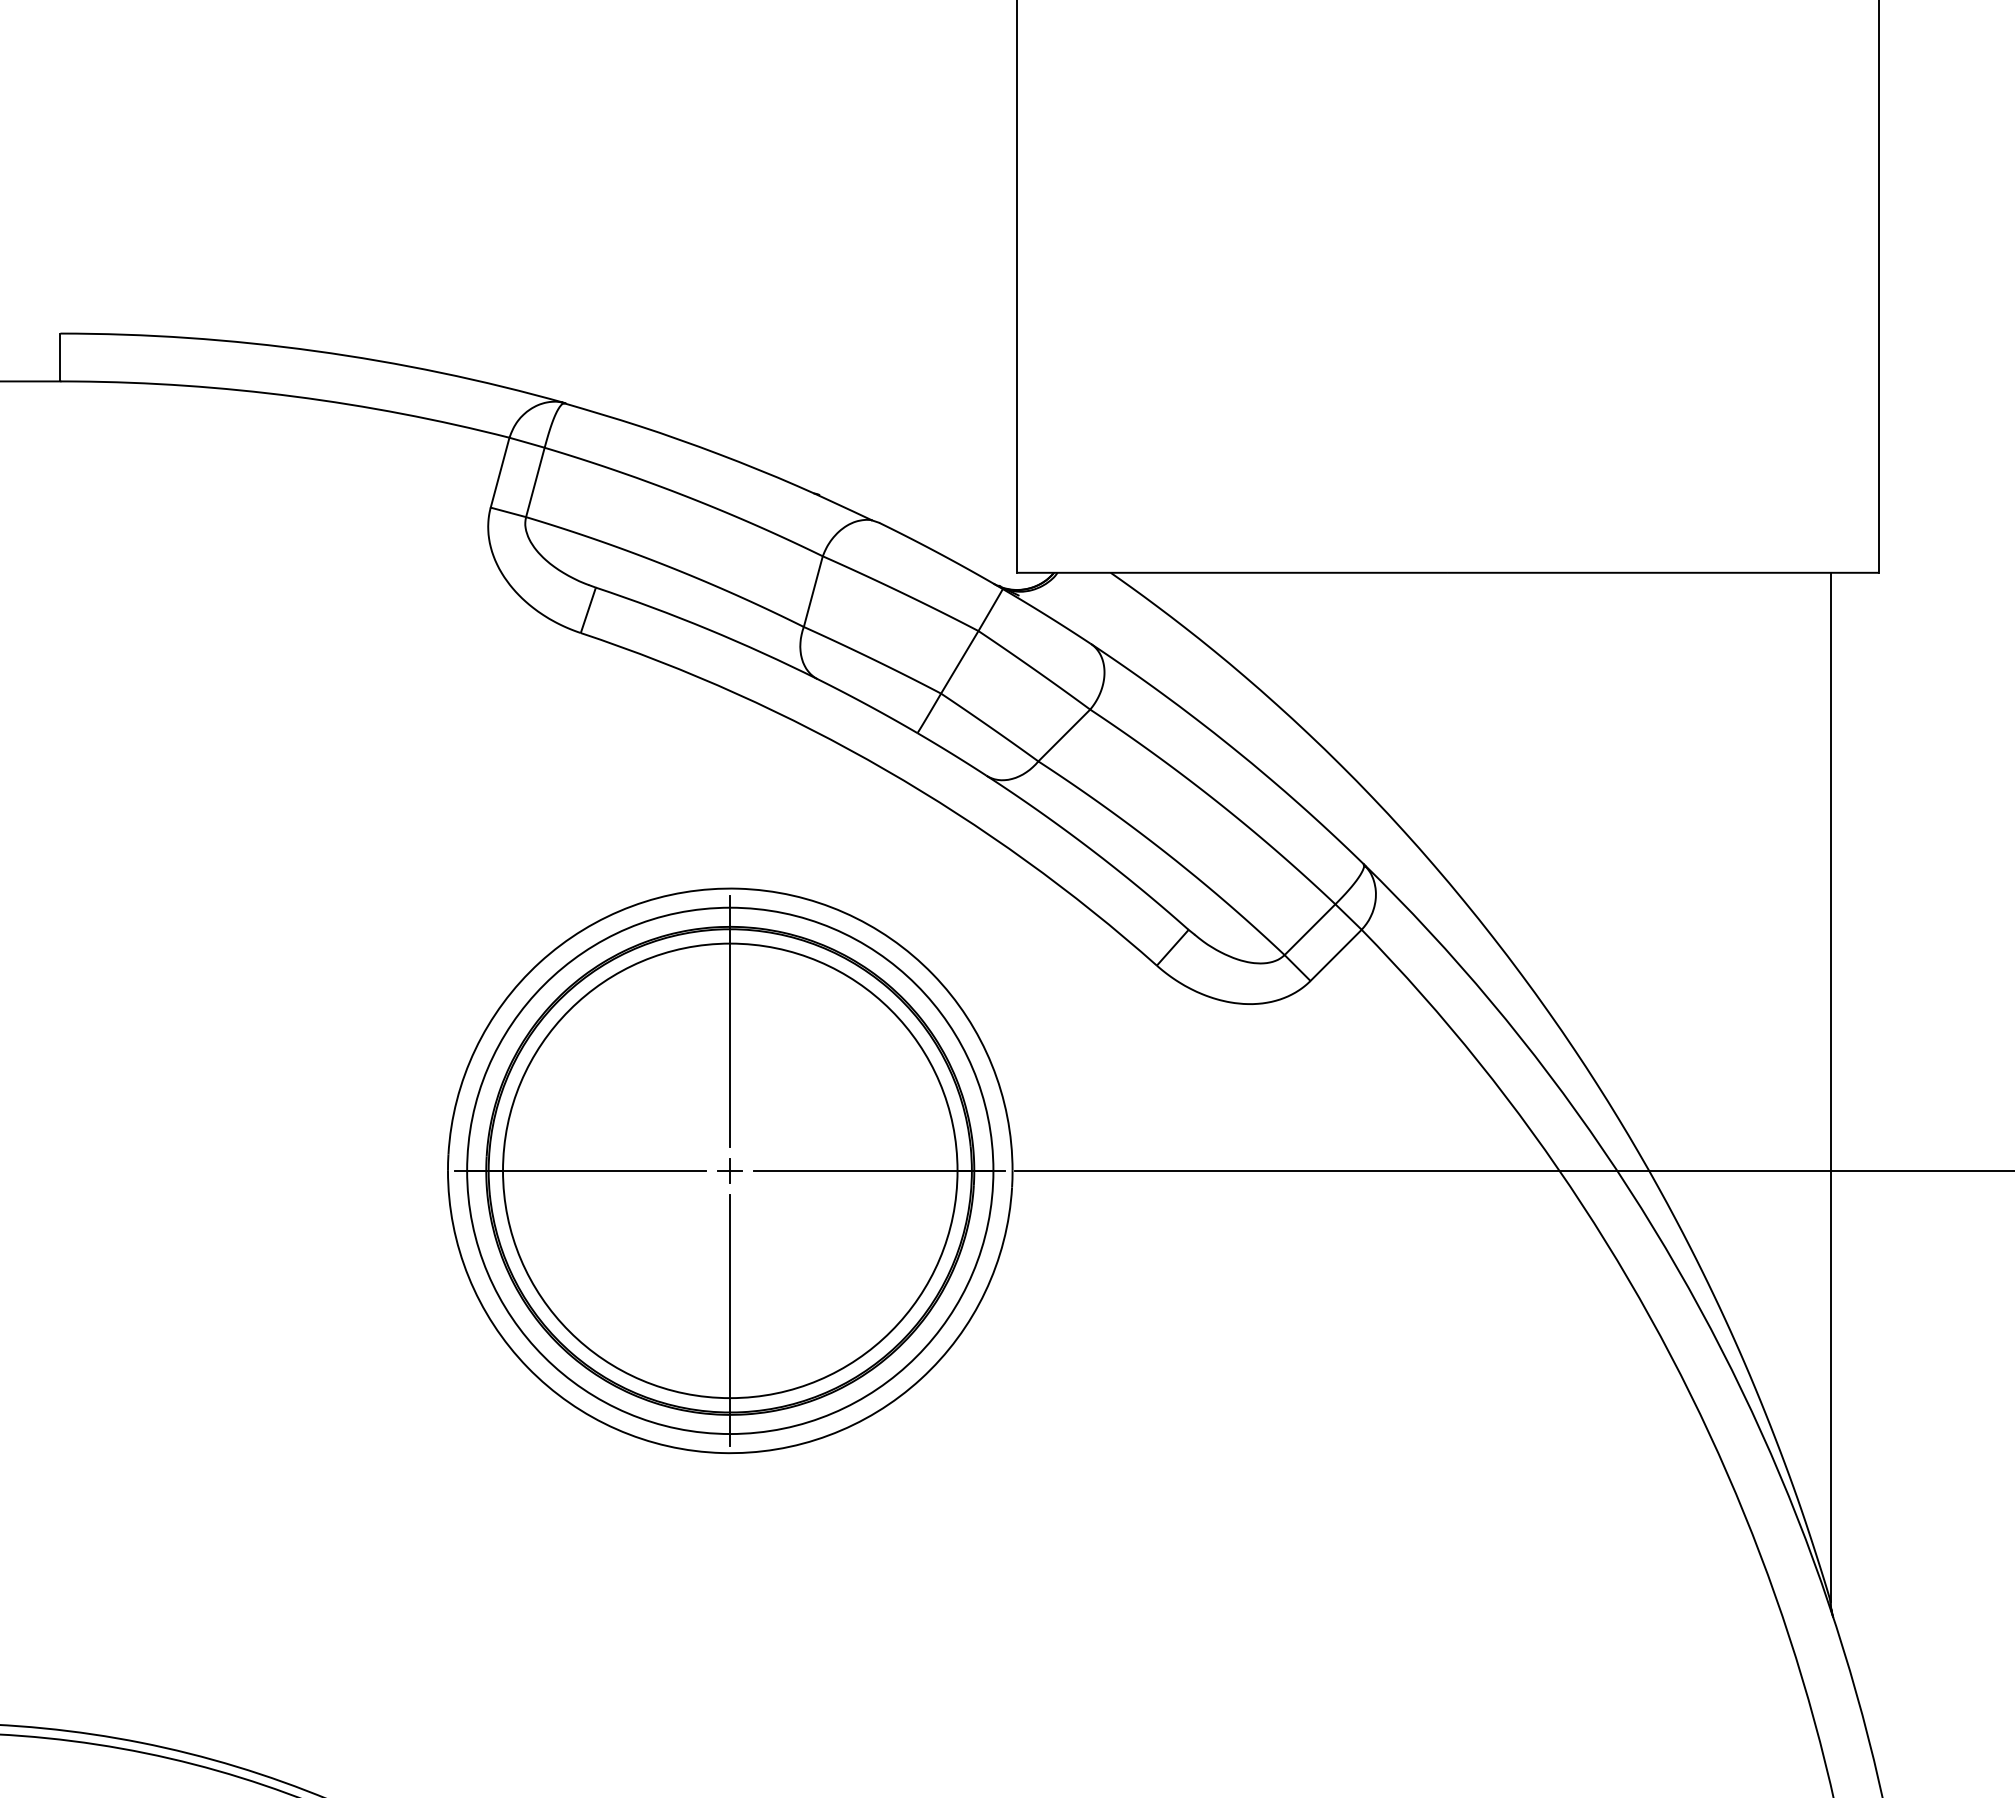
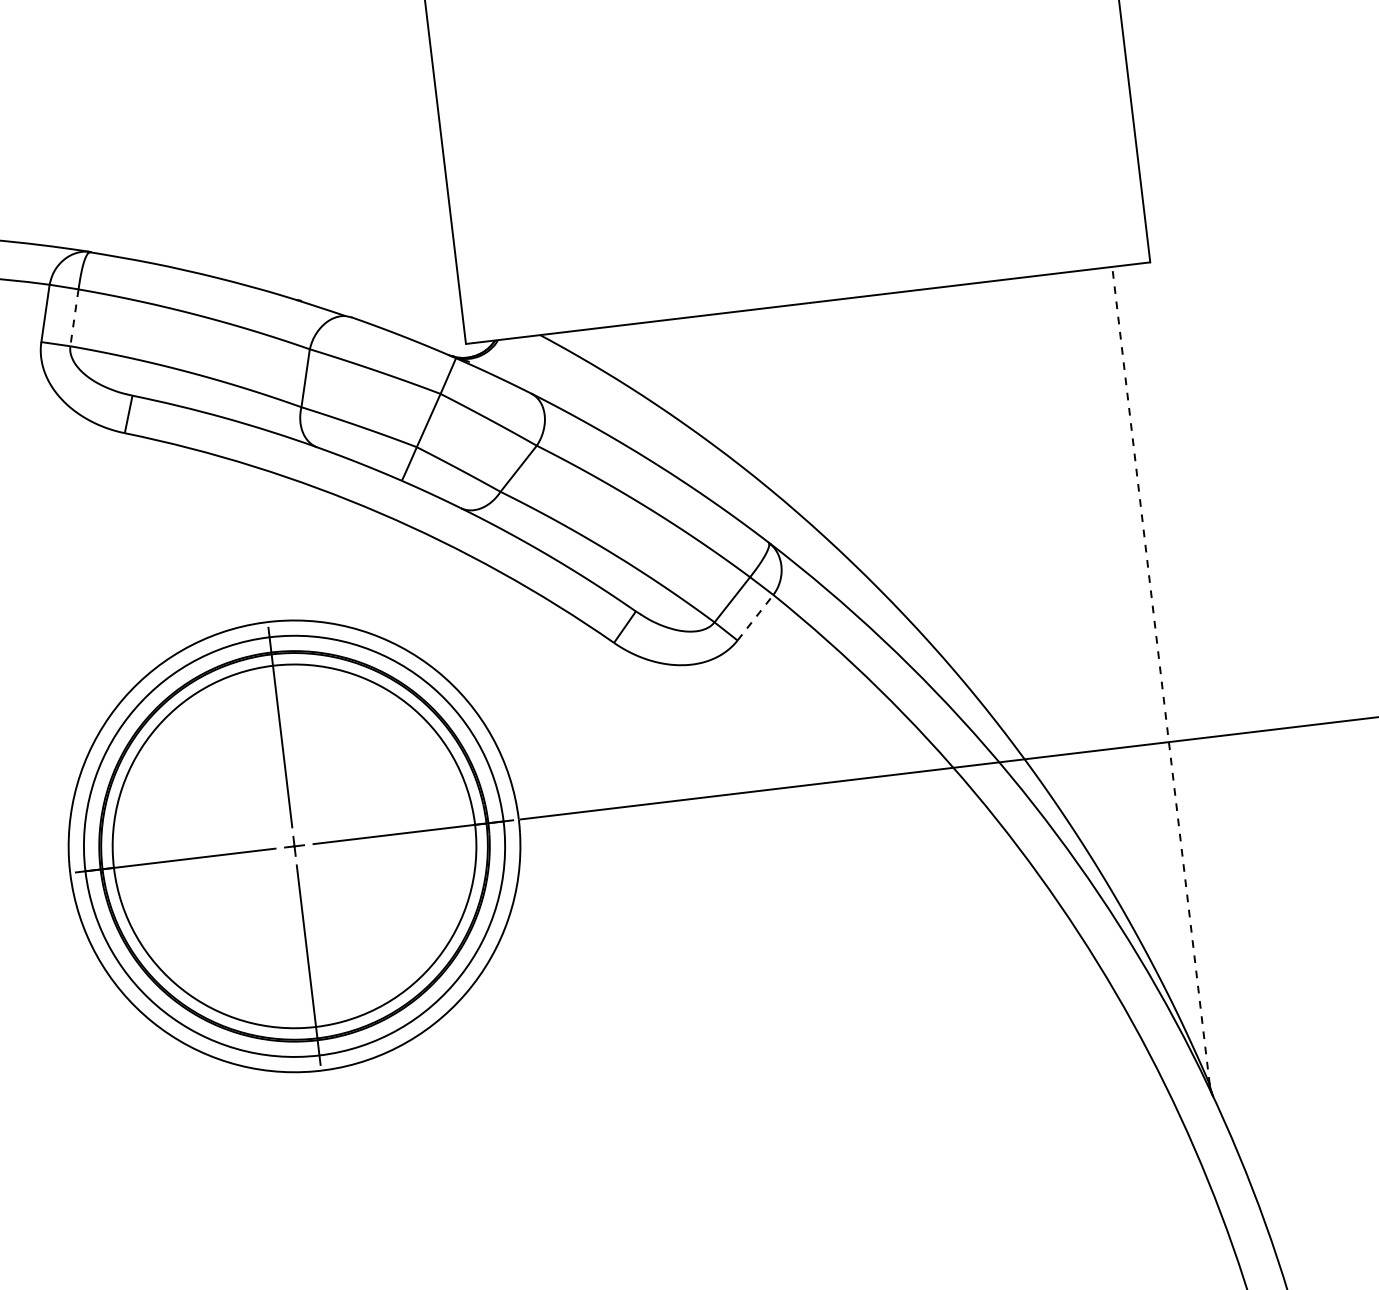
line: (535, 482) -> (74, 317), solid -> dashed
line: (1336, 955) -> (755, 617), solid -> dashed
line: (1830, 1087) -> (1160, 675), solid -> dashed

